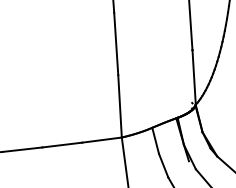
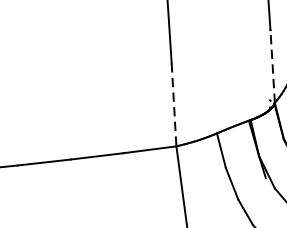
line: (194, 77) -> (273, 66), solid -> dashed
line: (120, 106) -> (174, 105), solid -> dashed

